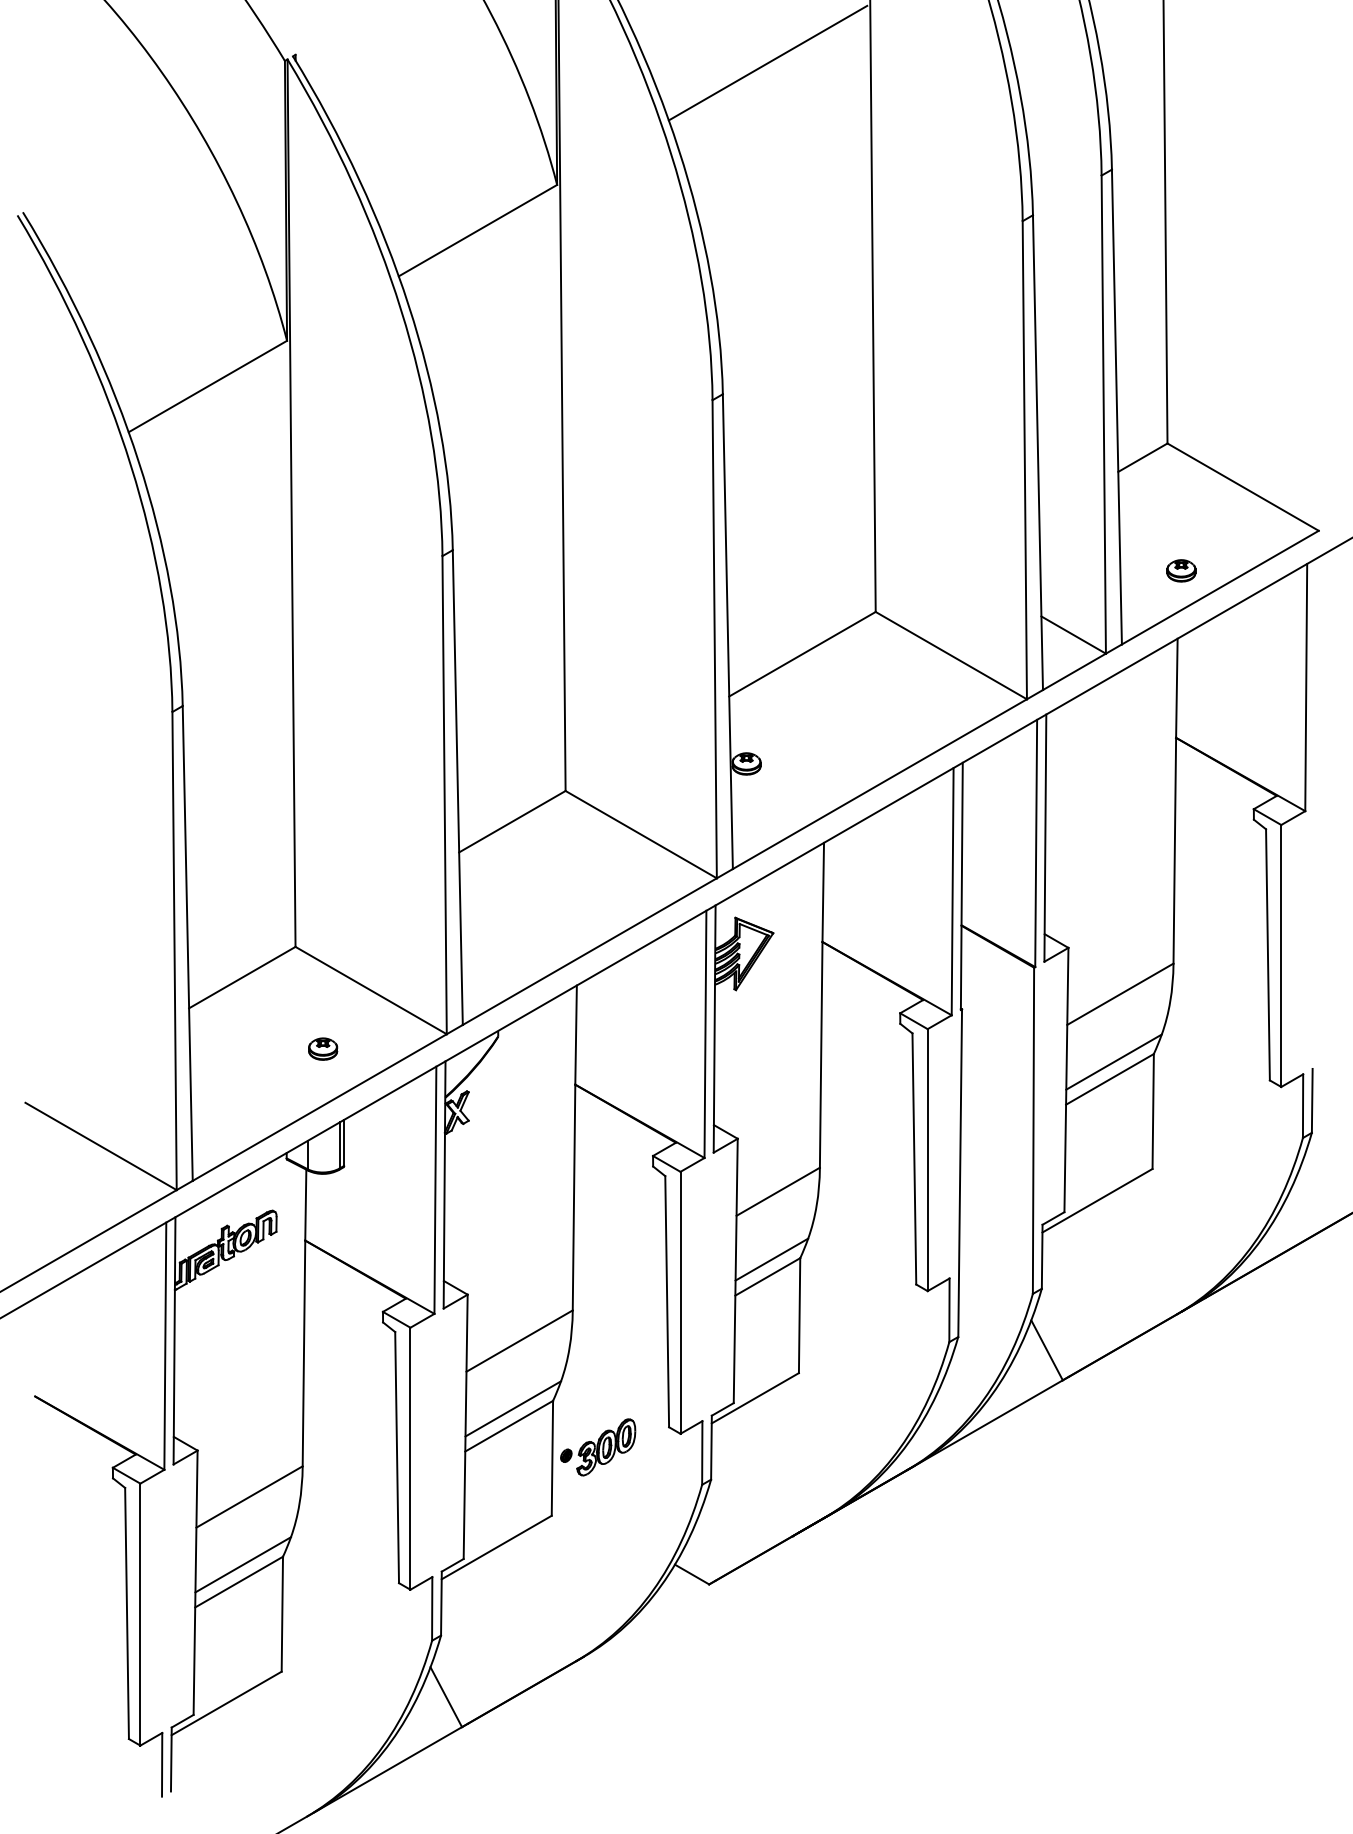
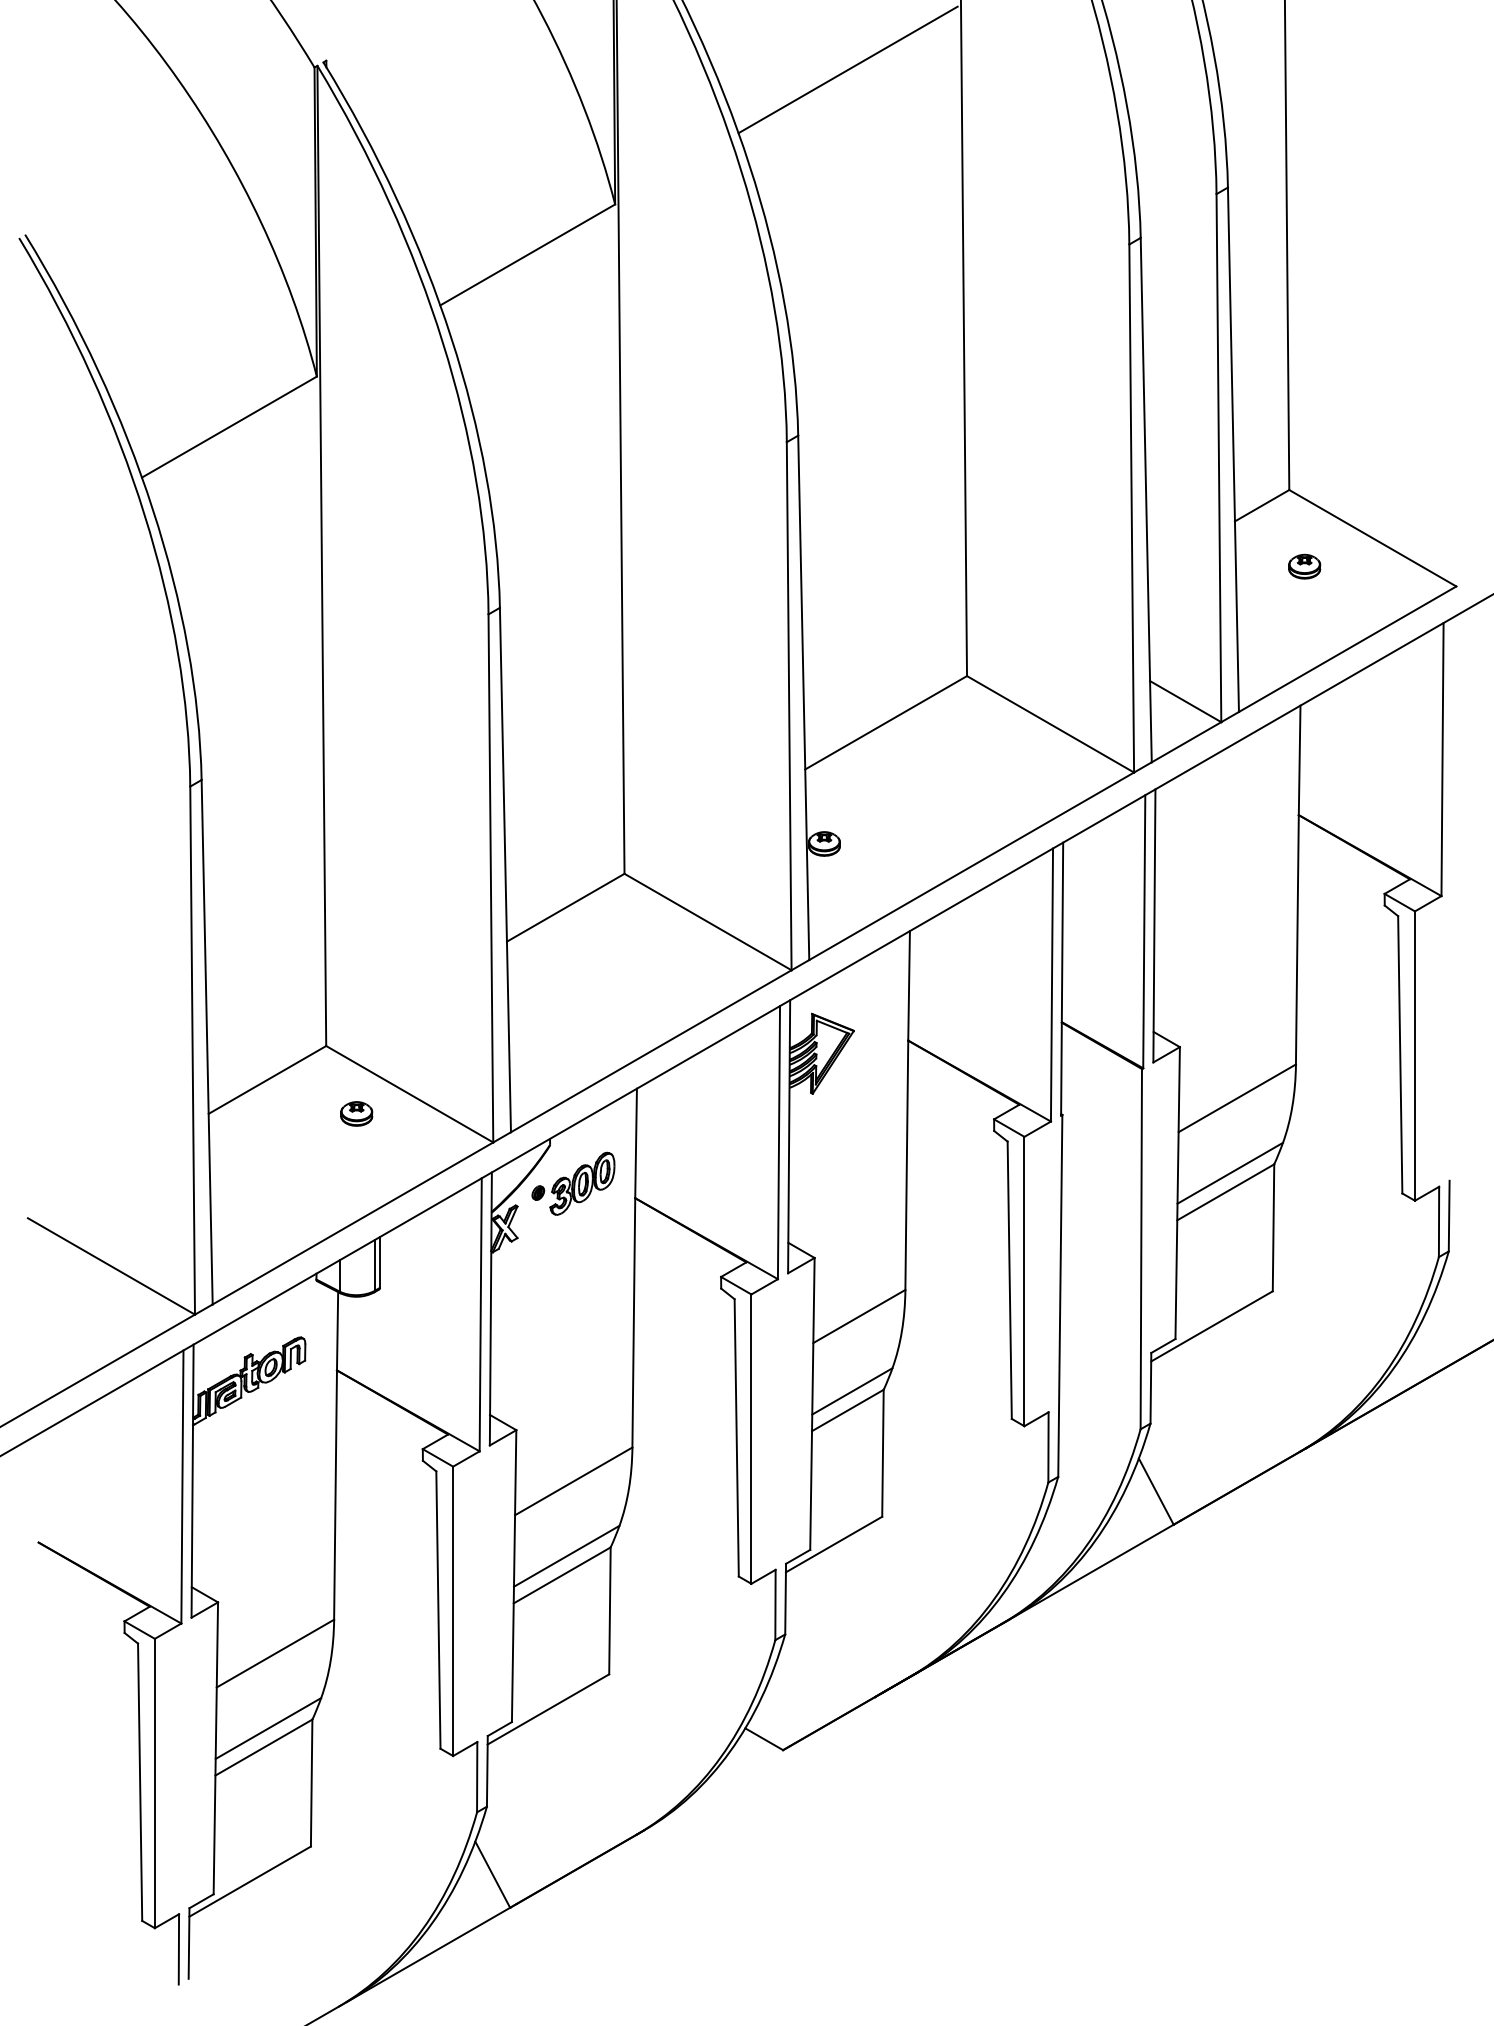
part: (1181, 570) -> (1304, 566), moved
part: (322, 1048) -> (356, 1113), moved
part: (598, 1447) -> (573, 1183), moved

